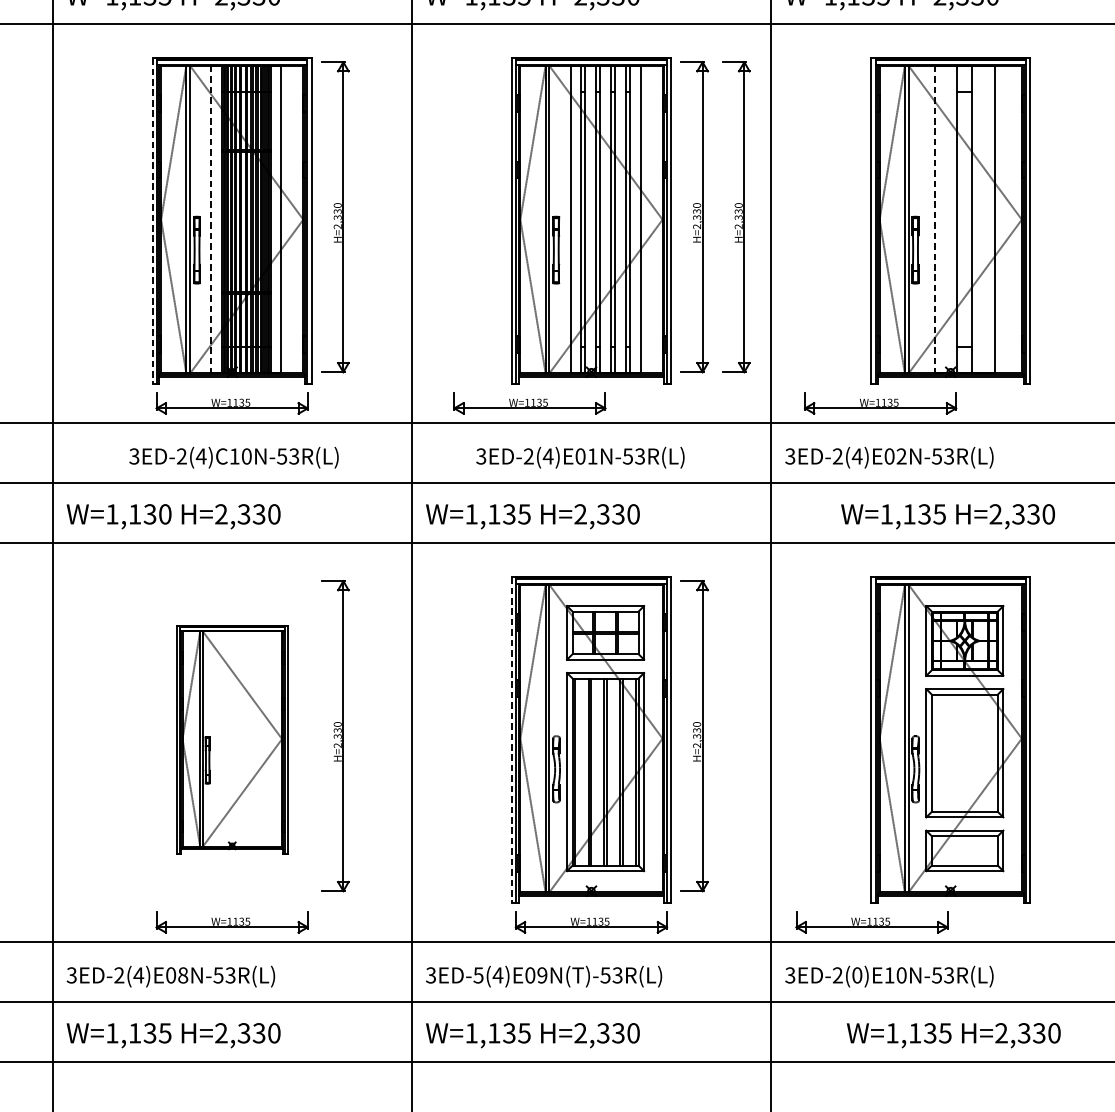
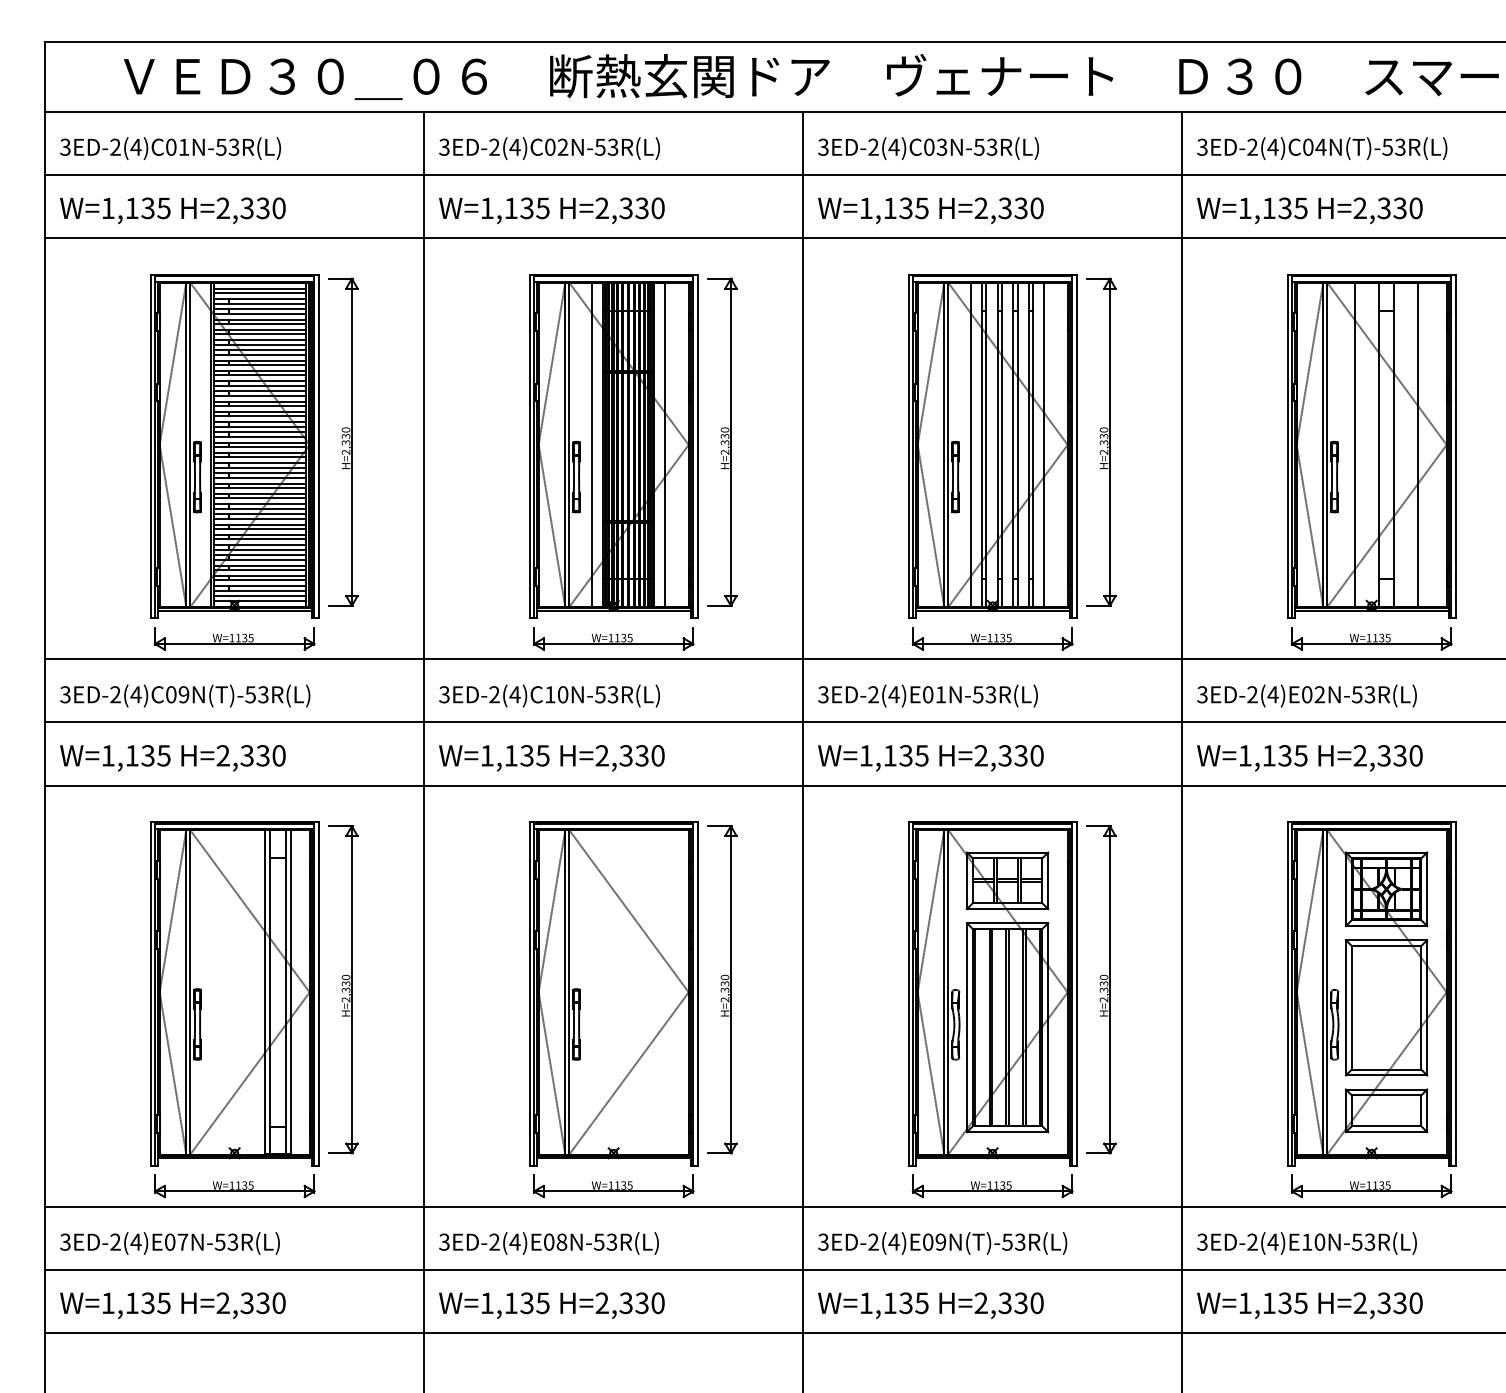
part: (736, 216) -> (1145, 441), removed
line: (211, 220) -> (591, 445), dashed -> solid
line: (934, 220) -> (1354, 445), dashed -> solid
line: (152, 221) -> (529, 446), dashed -> solid
part: (529, 403) -> (992, 638), moved
part: (880, 403) -> (1371, 638), moved
text: (233, 457) -> (549, 695), moved
text: (579, 457) -> (927, 695), moved
text: (164, 514) -> (542, 755), W=1,130 -> W=1,135
text: (947, 516) -> (1309, 758), moved
part: (232, 739) -> (613, 993), size x1.43
line: (511, 739) -> (908, 993), dashed -> solid
part: (871, 922) -> (1371, 1186), moved
text: (478, 974) -> (873, 1241), 3ED-5(4)E09N(T)-53R(L) -> 3ED-2(4)E09N(T)-53R(L)
text: (856, 974) -> (1272, 1241), 3ED-2(0)E10N-53R(L) -> 3ED-2(4)E10N-53R(L)
text: (953, 1035) -> (1309, 1305), moved

